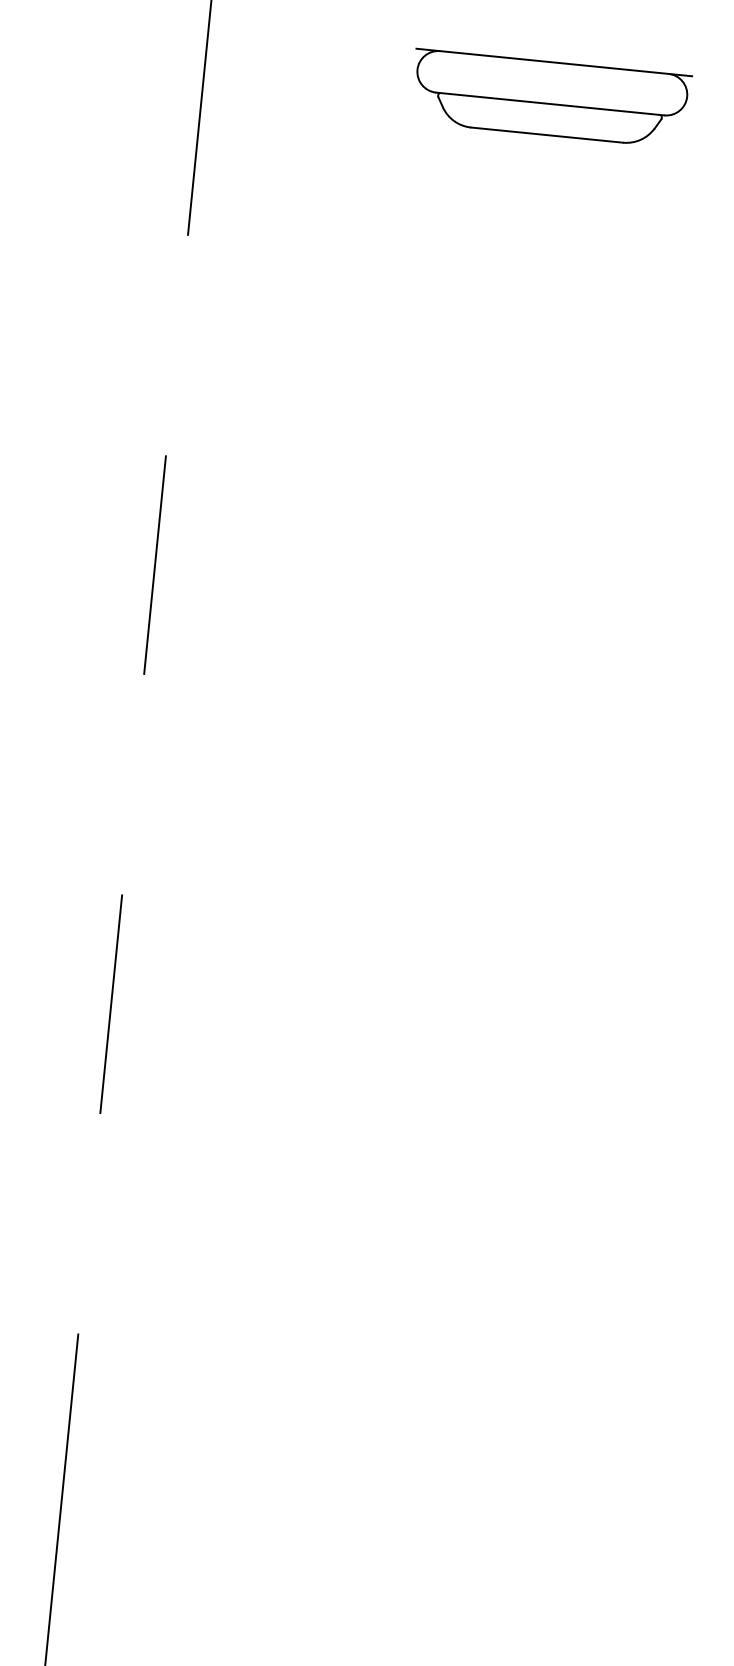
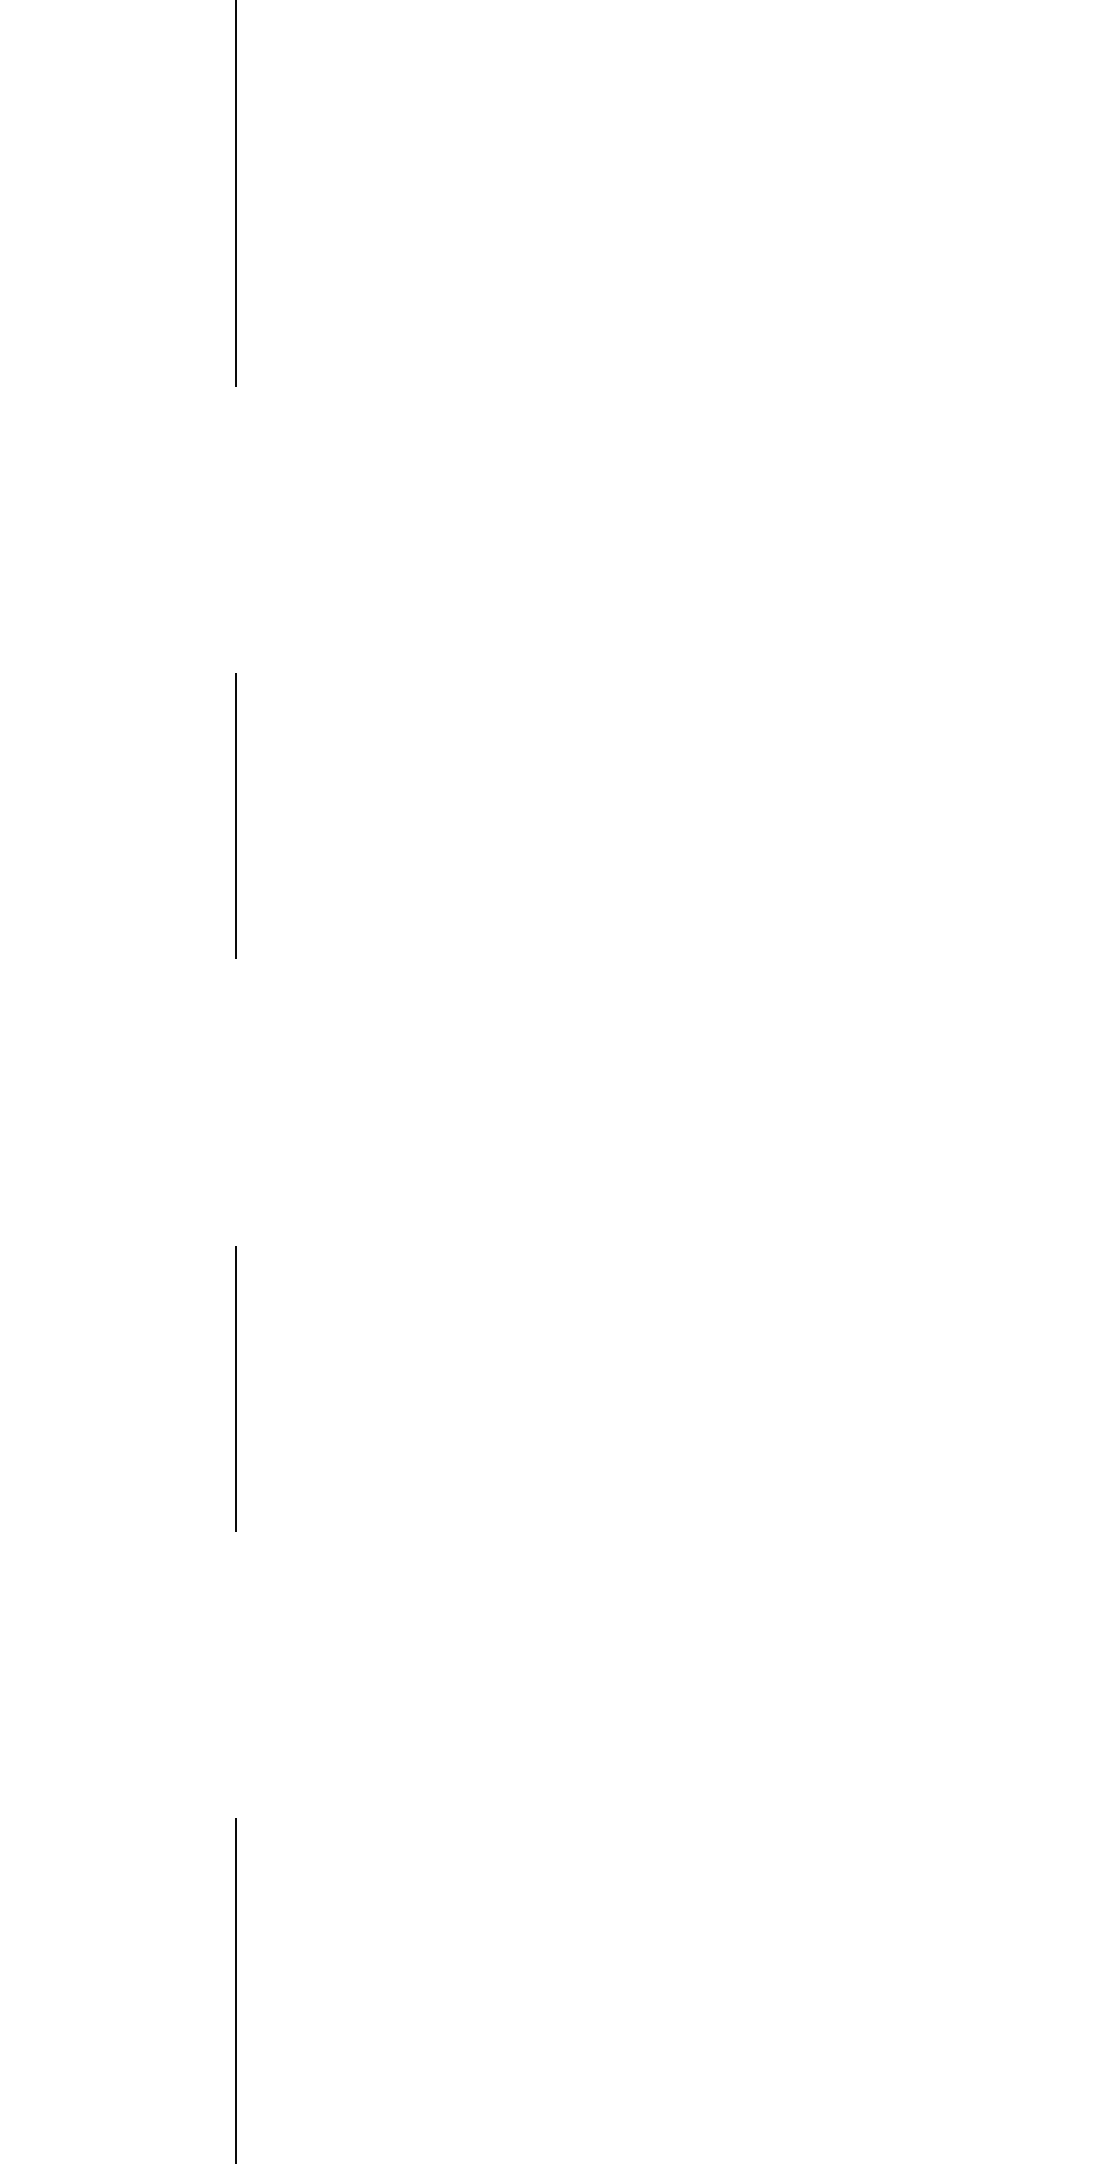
part: (550, 98) -> (686, 163), removed

